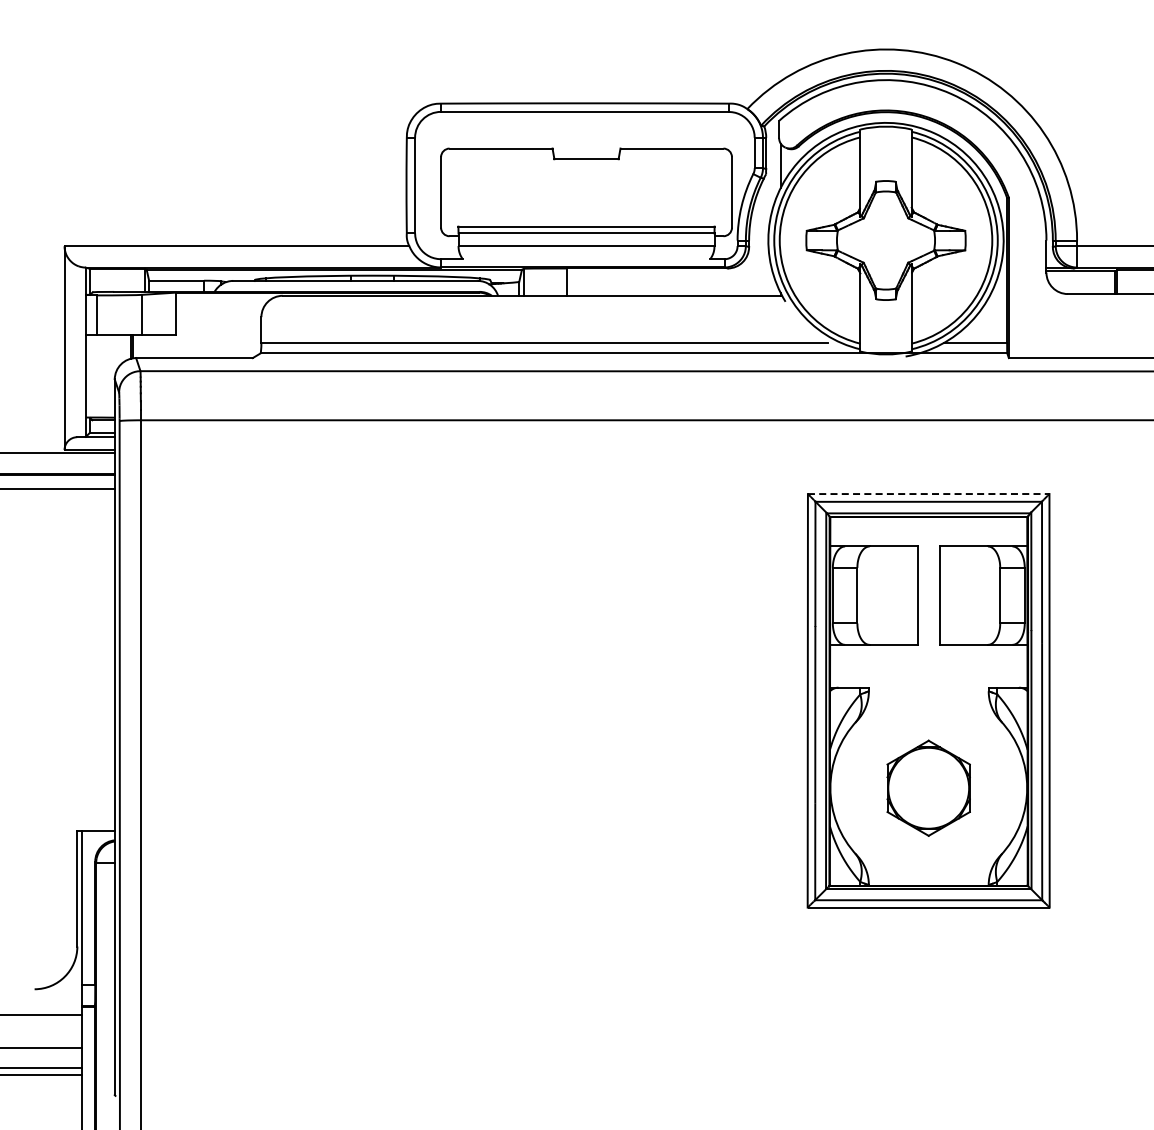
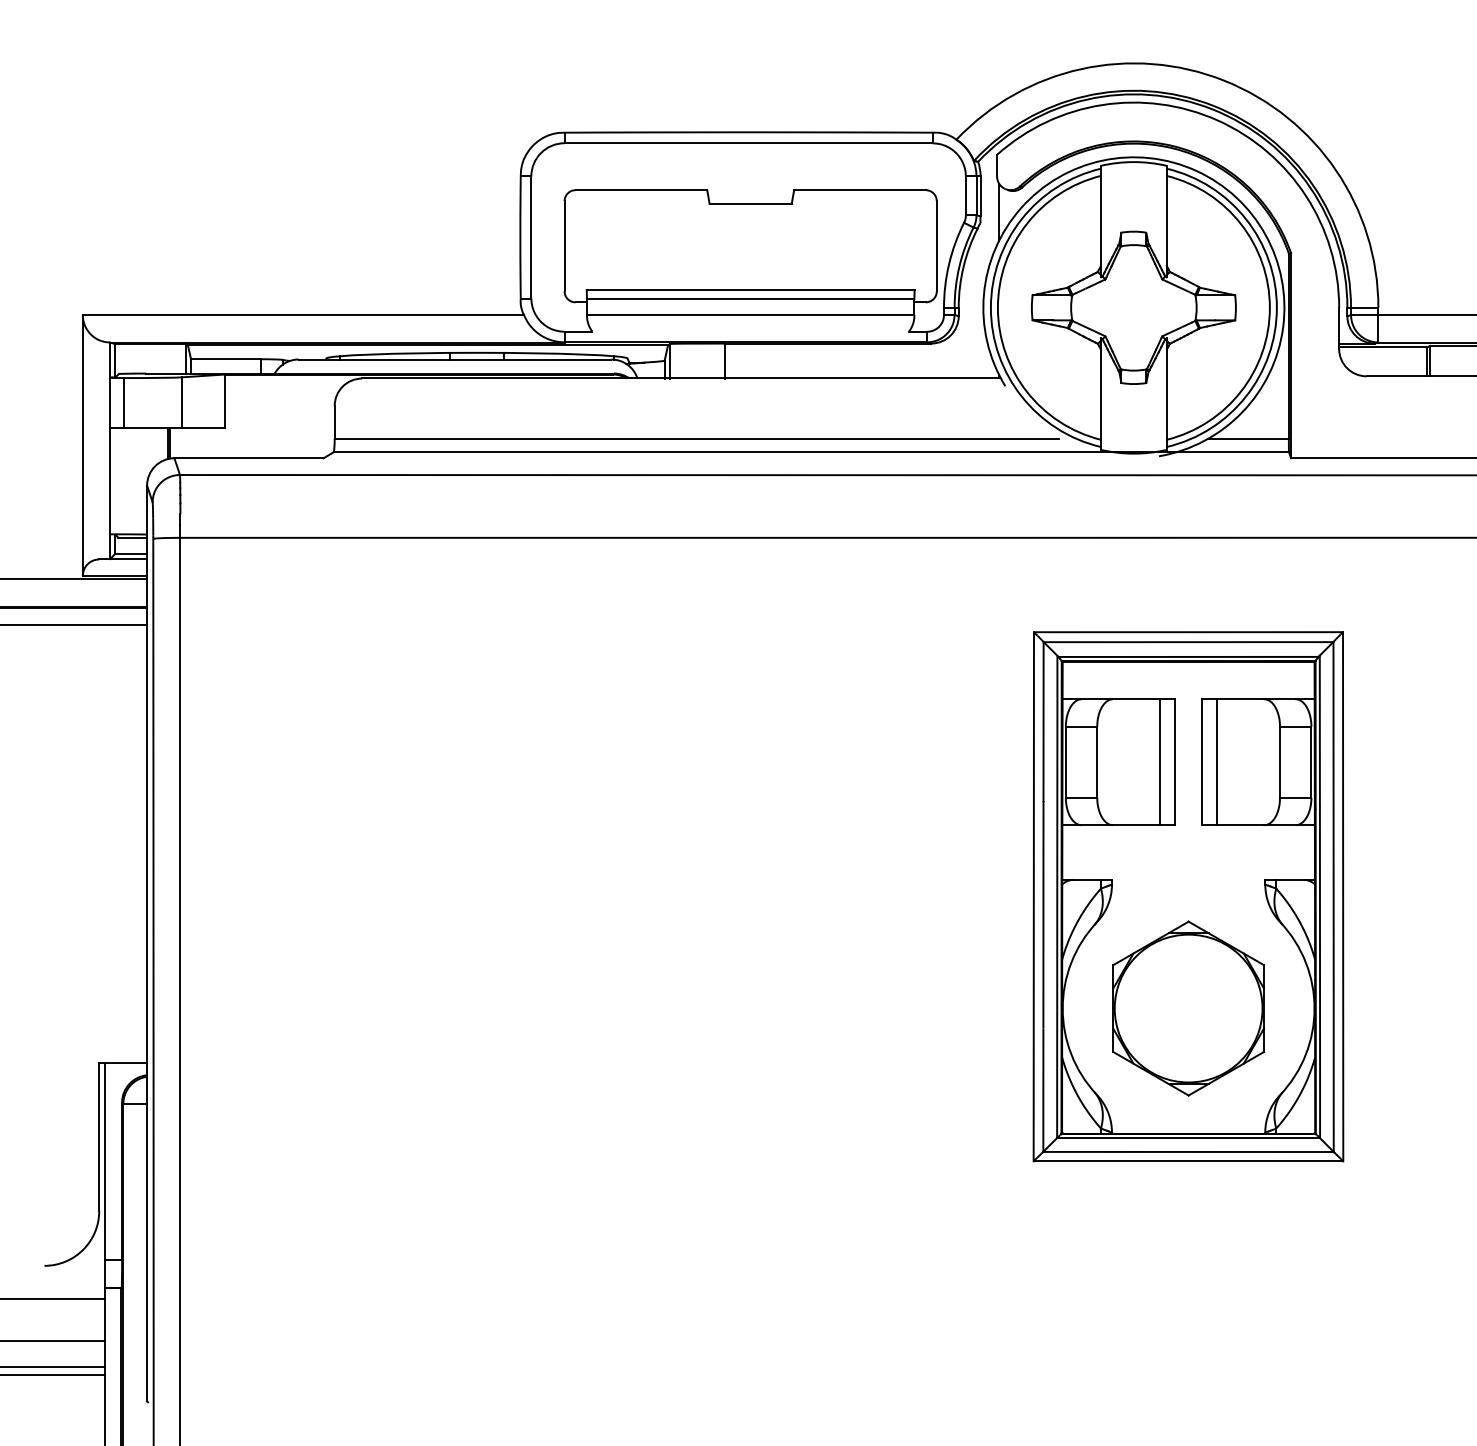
line: (928, 494) -> (1188, 632), dashed -> solid
line: (906, 595) -> (1160, 762), added
line: (951, 595) -> (1217, 762), added
part: (928, 788) -> (1188, 1008), size x1.43

